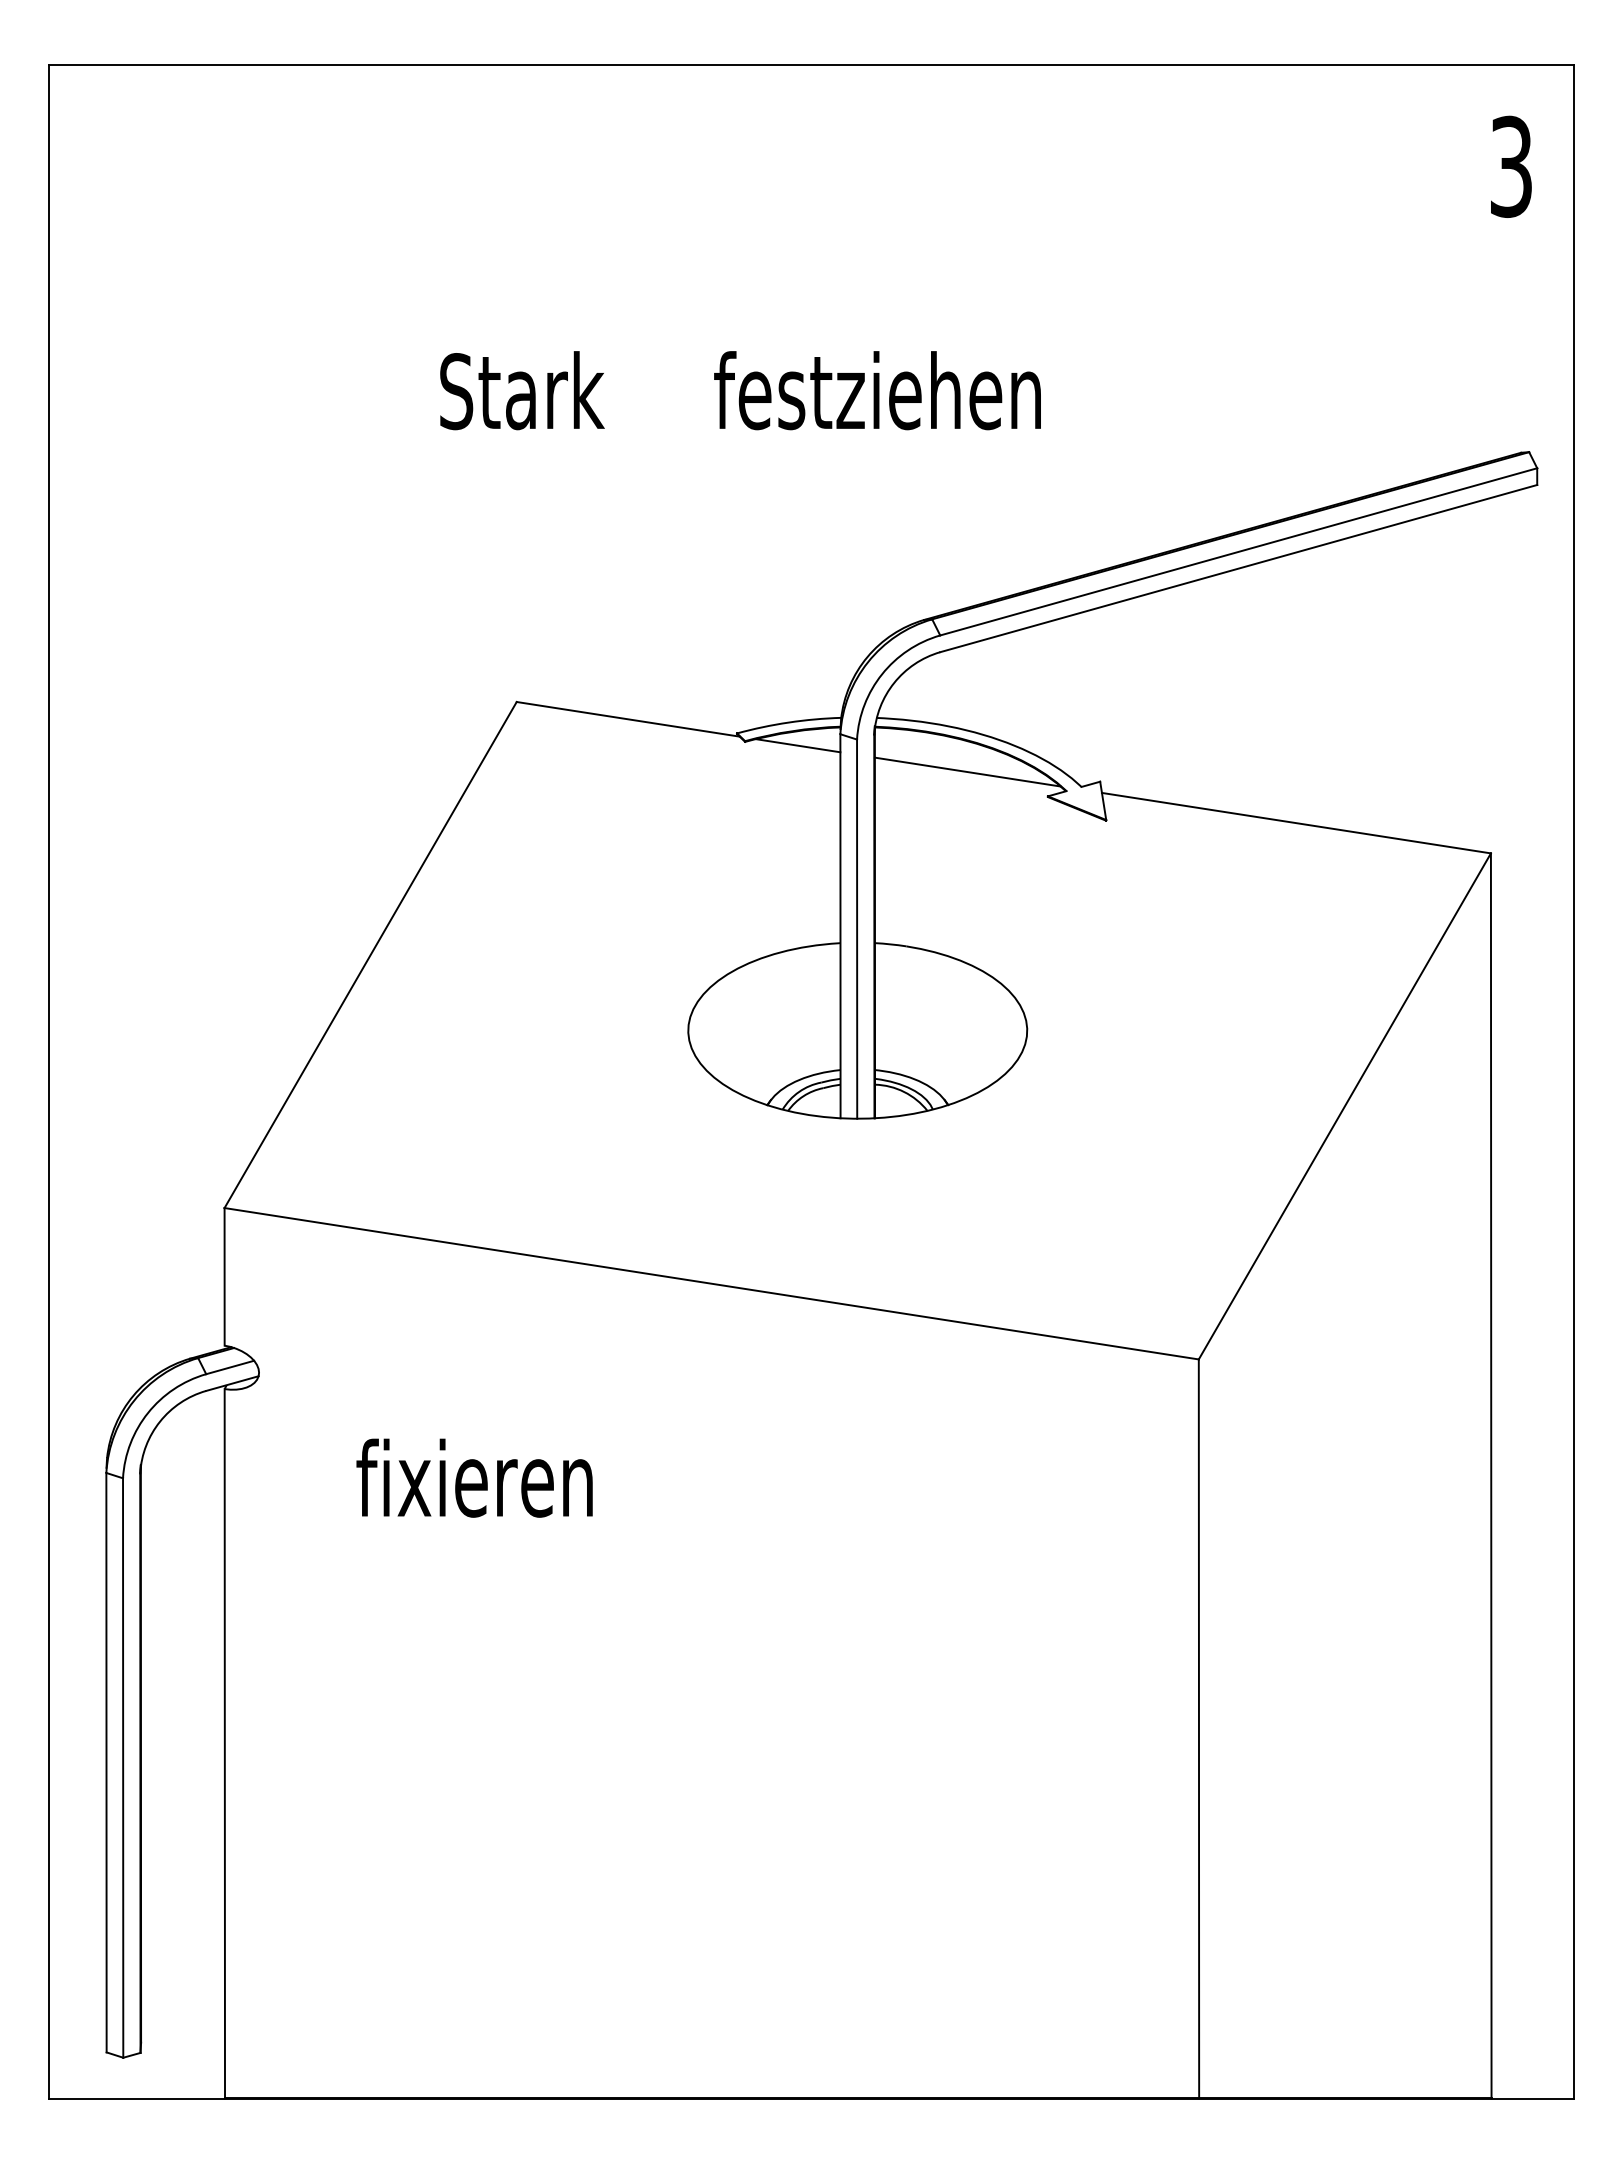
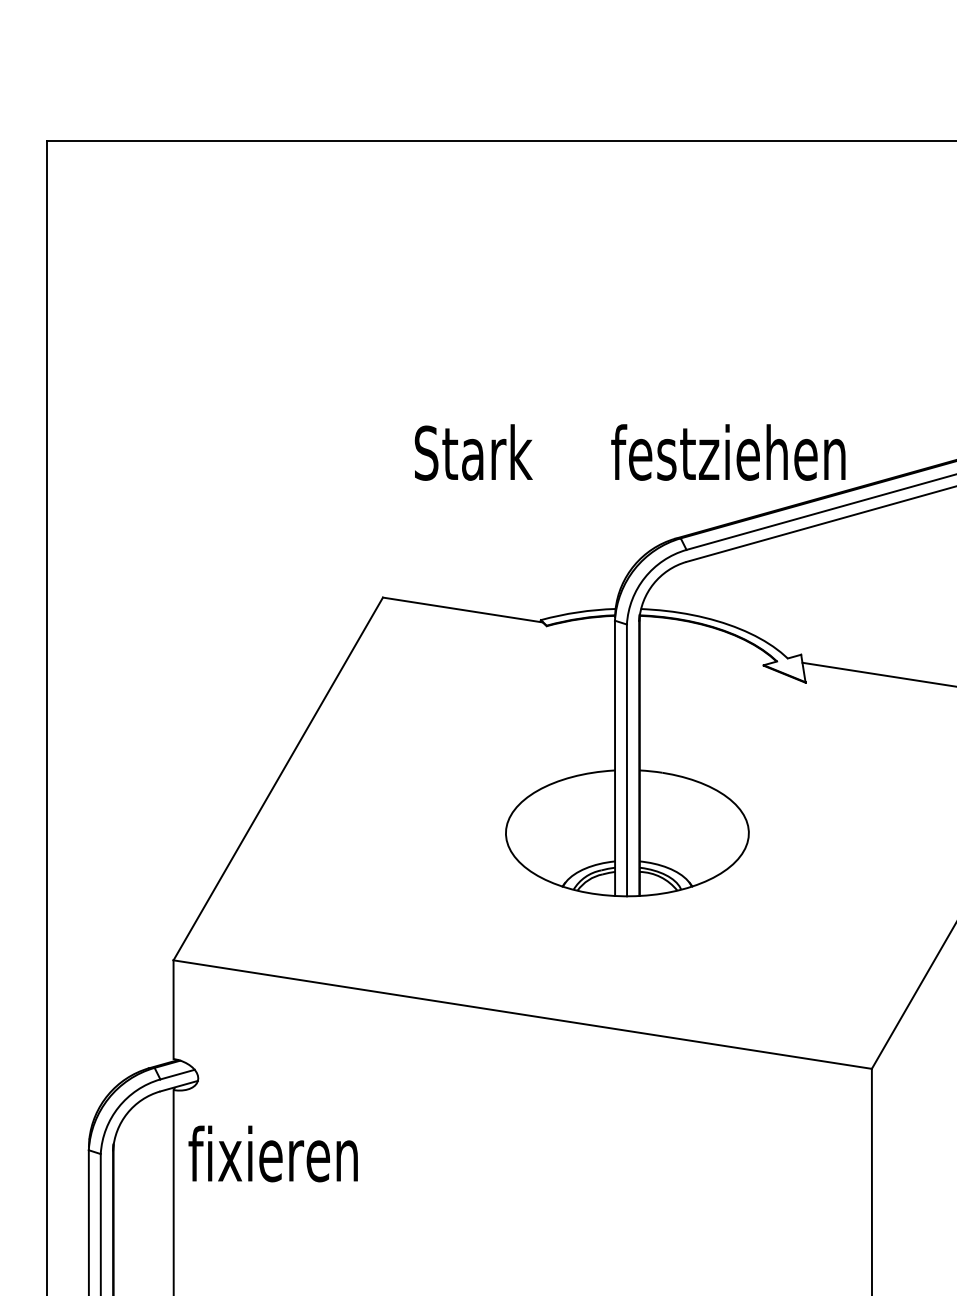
text: (740, 390) -> (630, 452), moved
line: (797, 745) -> (584, 628), removed
line: (967, 771) -> (706, 647), removed
text: (474, 1477) -> (273, 1153), moved

